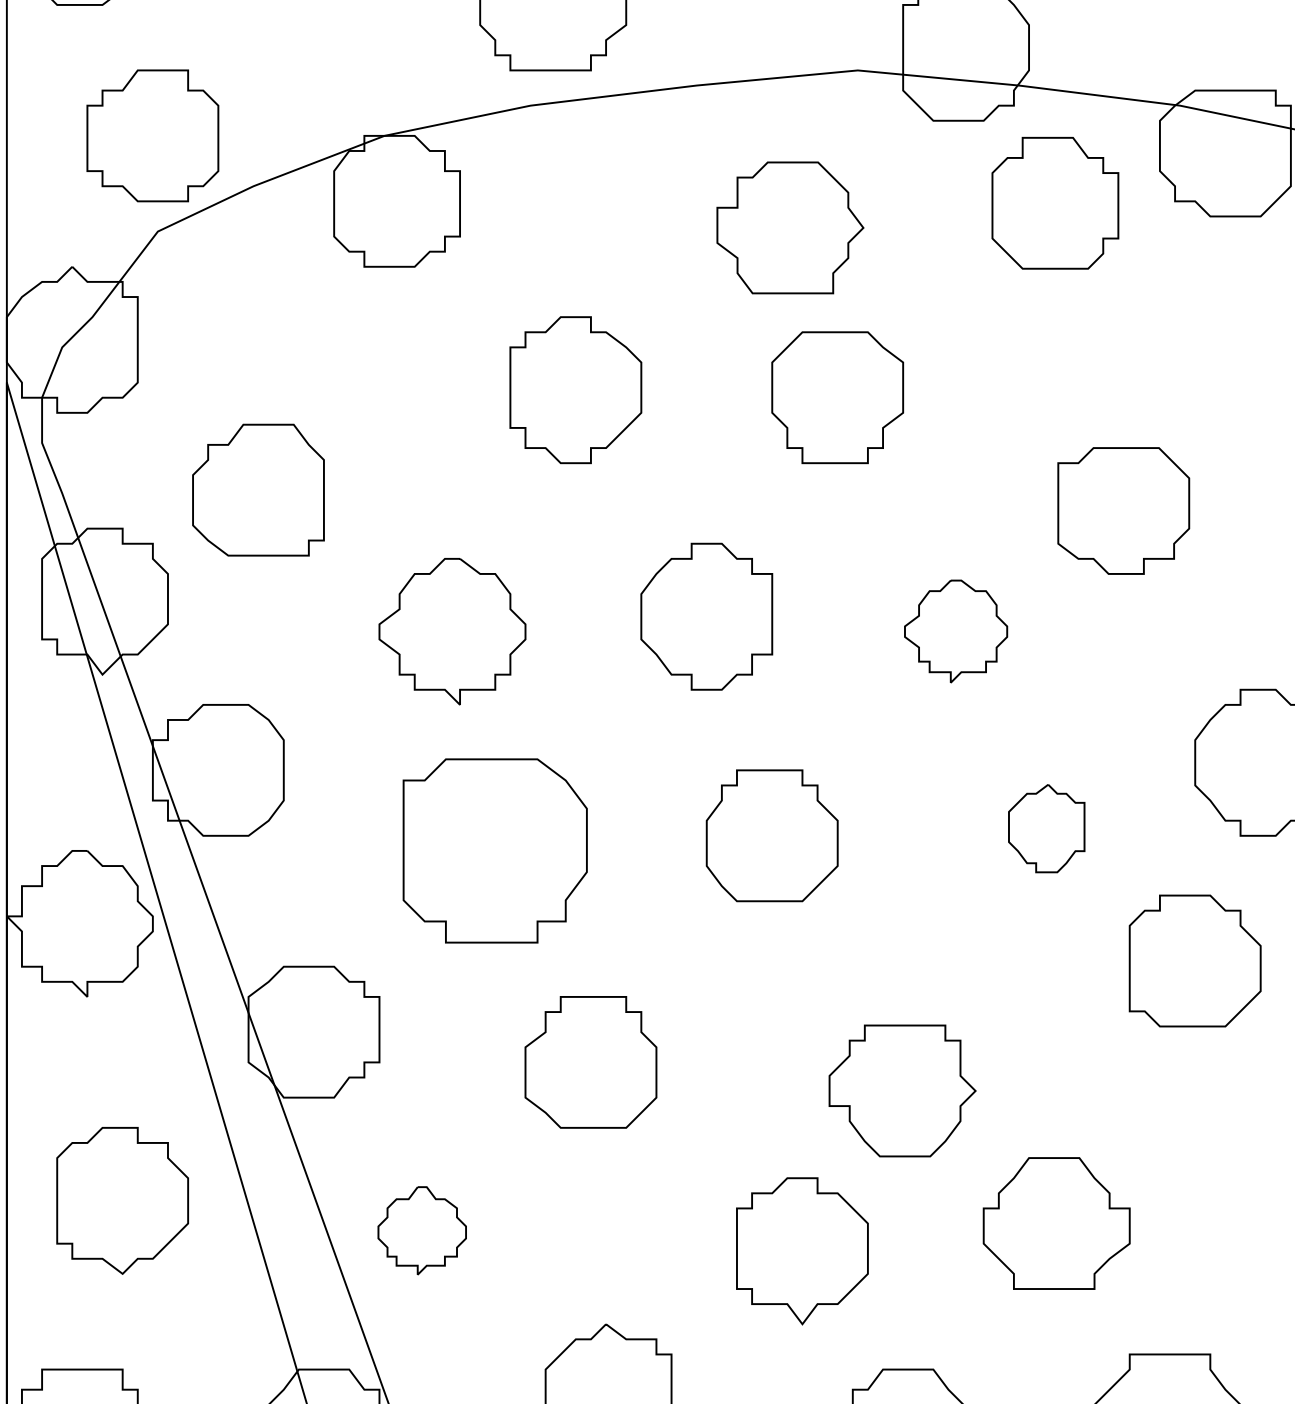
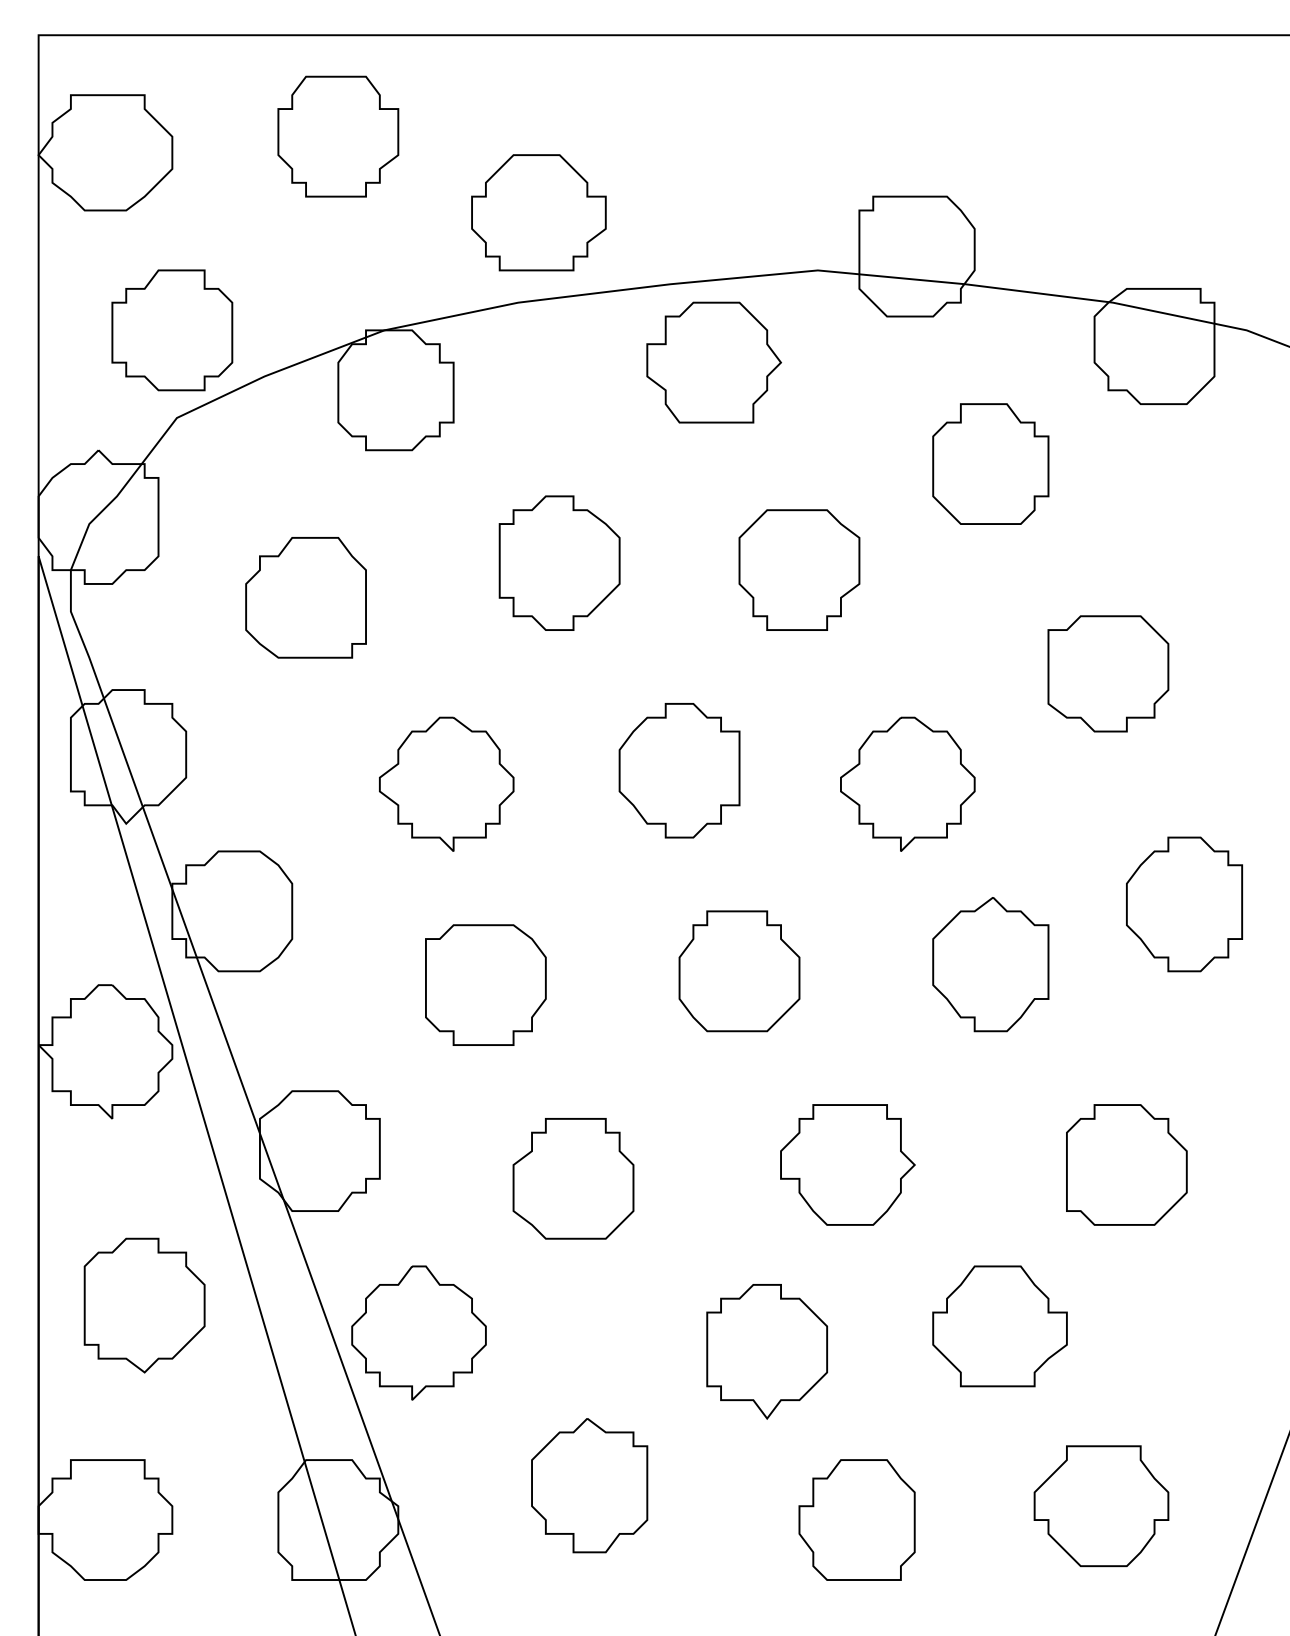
part: (1055, 202) -> (990, 463), moved
part: (789, 227) -> (713, 362), moved
part: (257, 489) -> (305, 597), moved
part: (1123, 510) -> (1108, 673), moved
part: (955, 630) -> (907, 783), size x1.43
part: (1046, 828) -> (990, 964), size x1.67
part: (494, 850) -> (485, 984), size x0.71
part: (1194, 960) -> (1126, 1164), moved
part: (902, 1090) -> (847, 1164), moved
part: (421, 1230) -> (418, 1332), size x1.67

